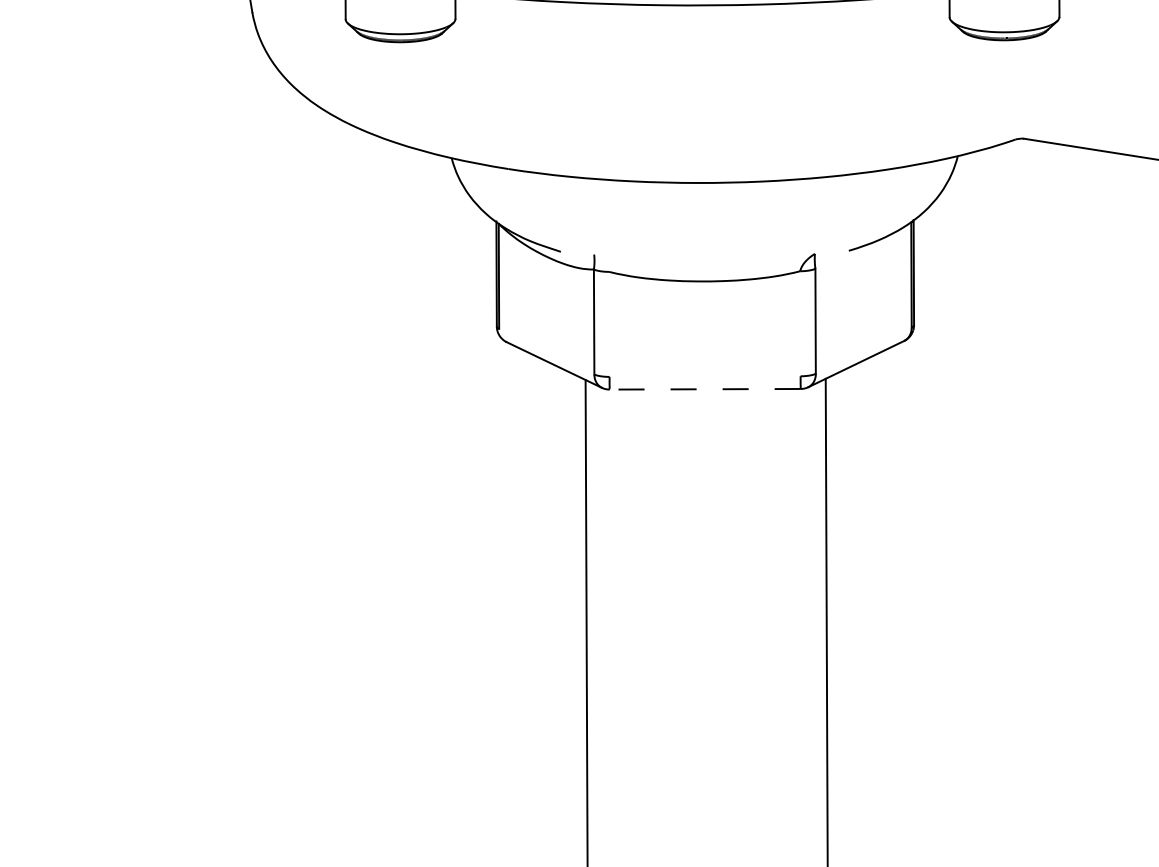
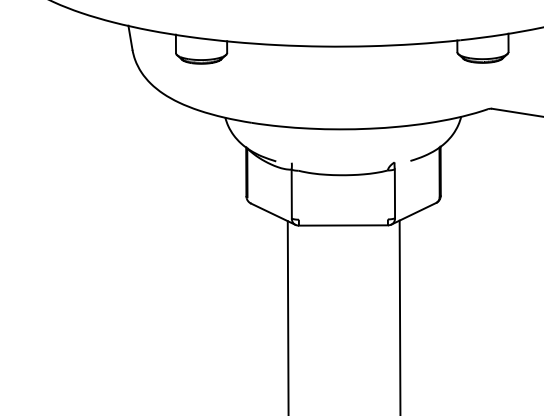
line: (705, 389) -> (343, 225), dashed -> solid

